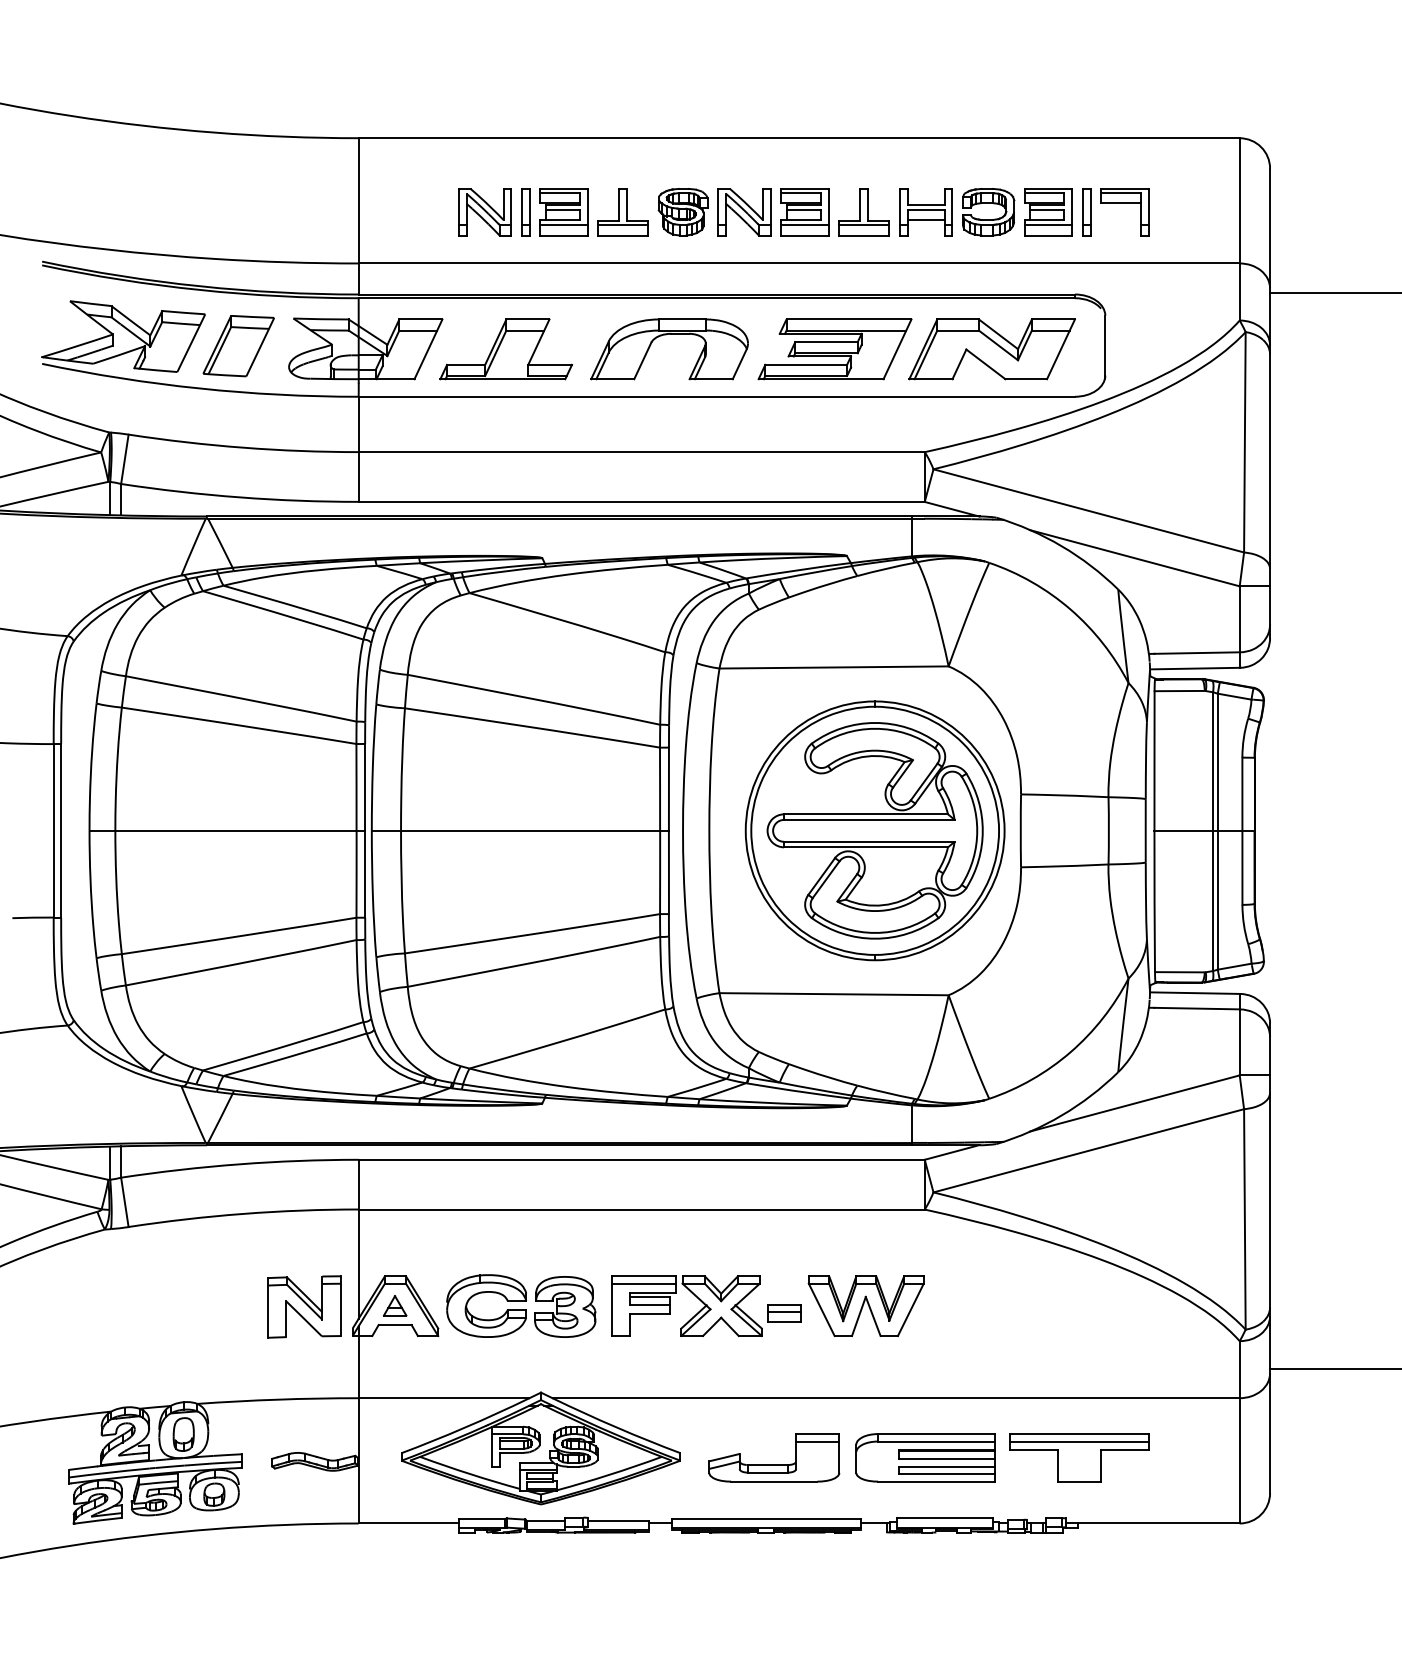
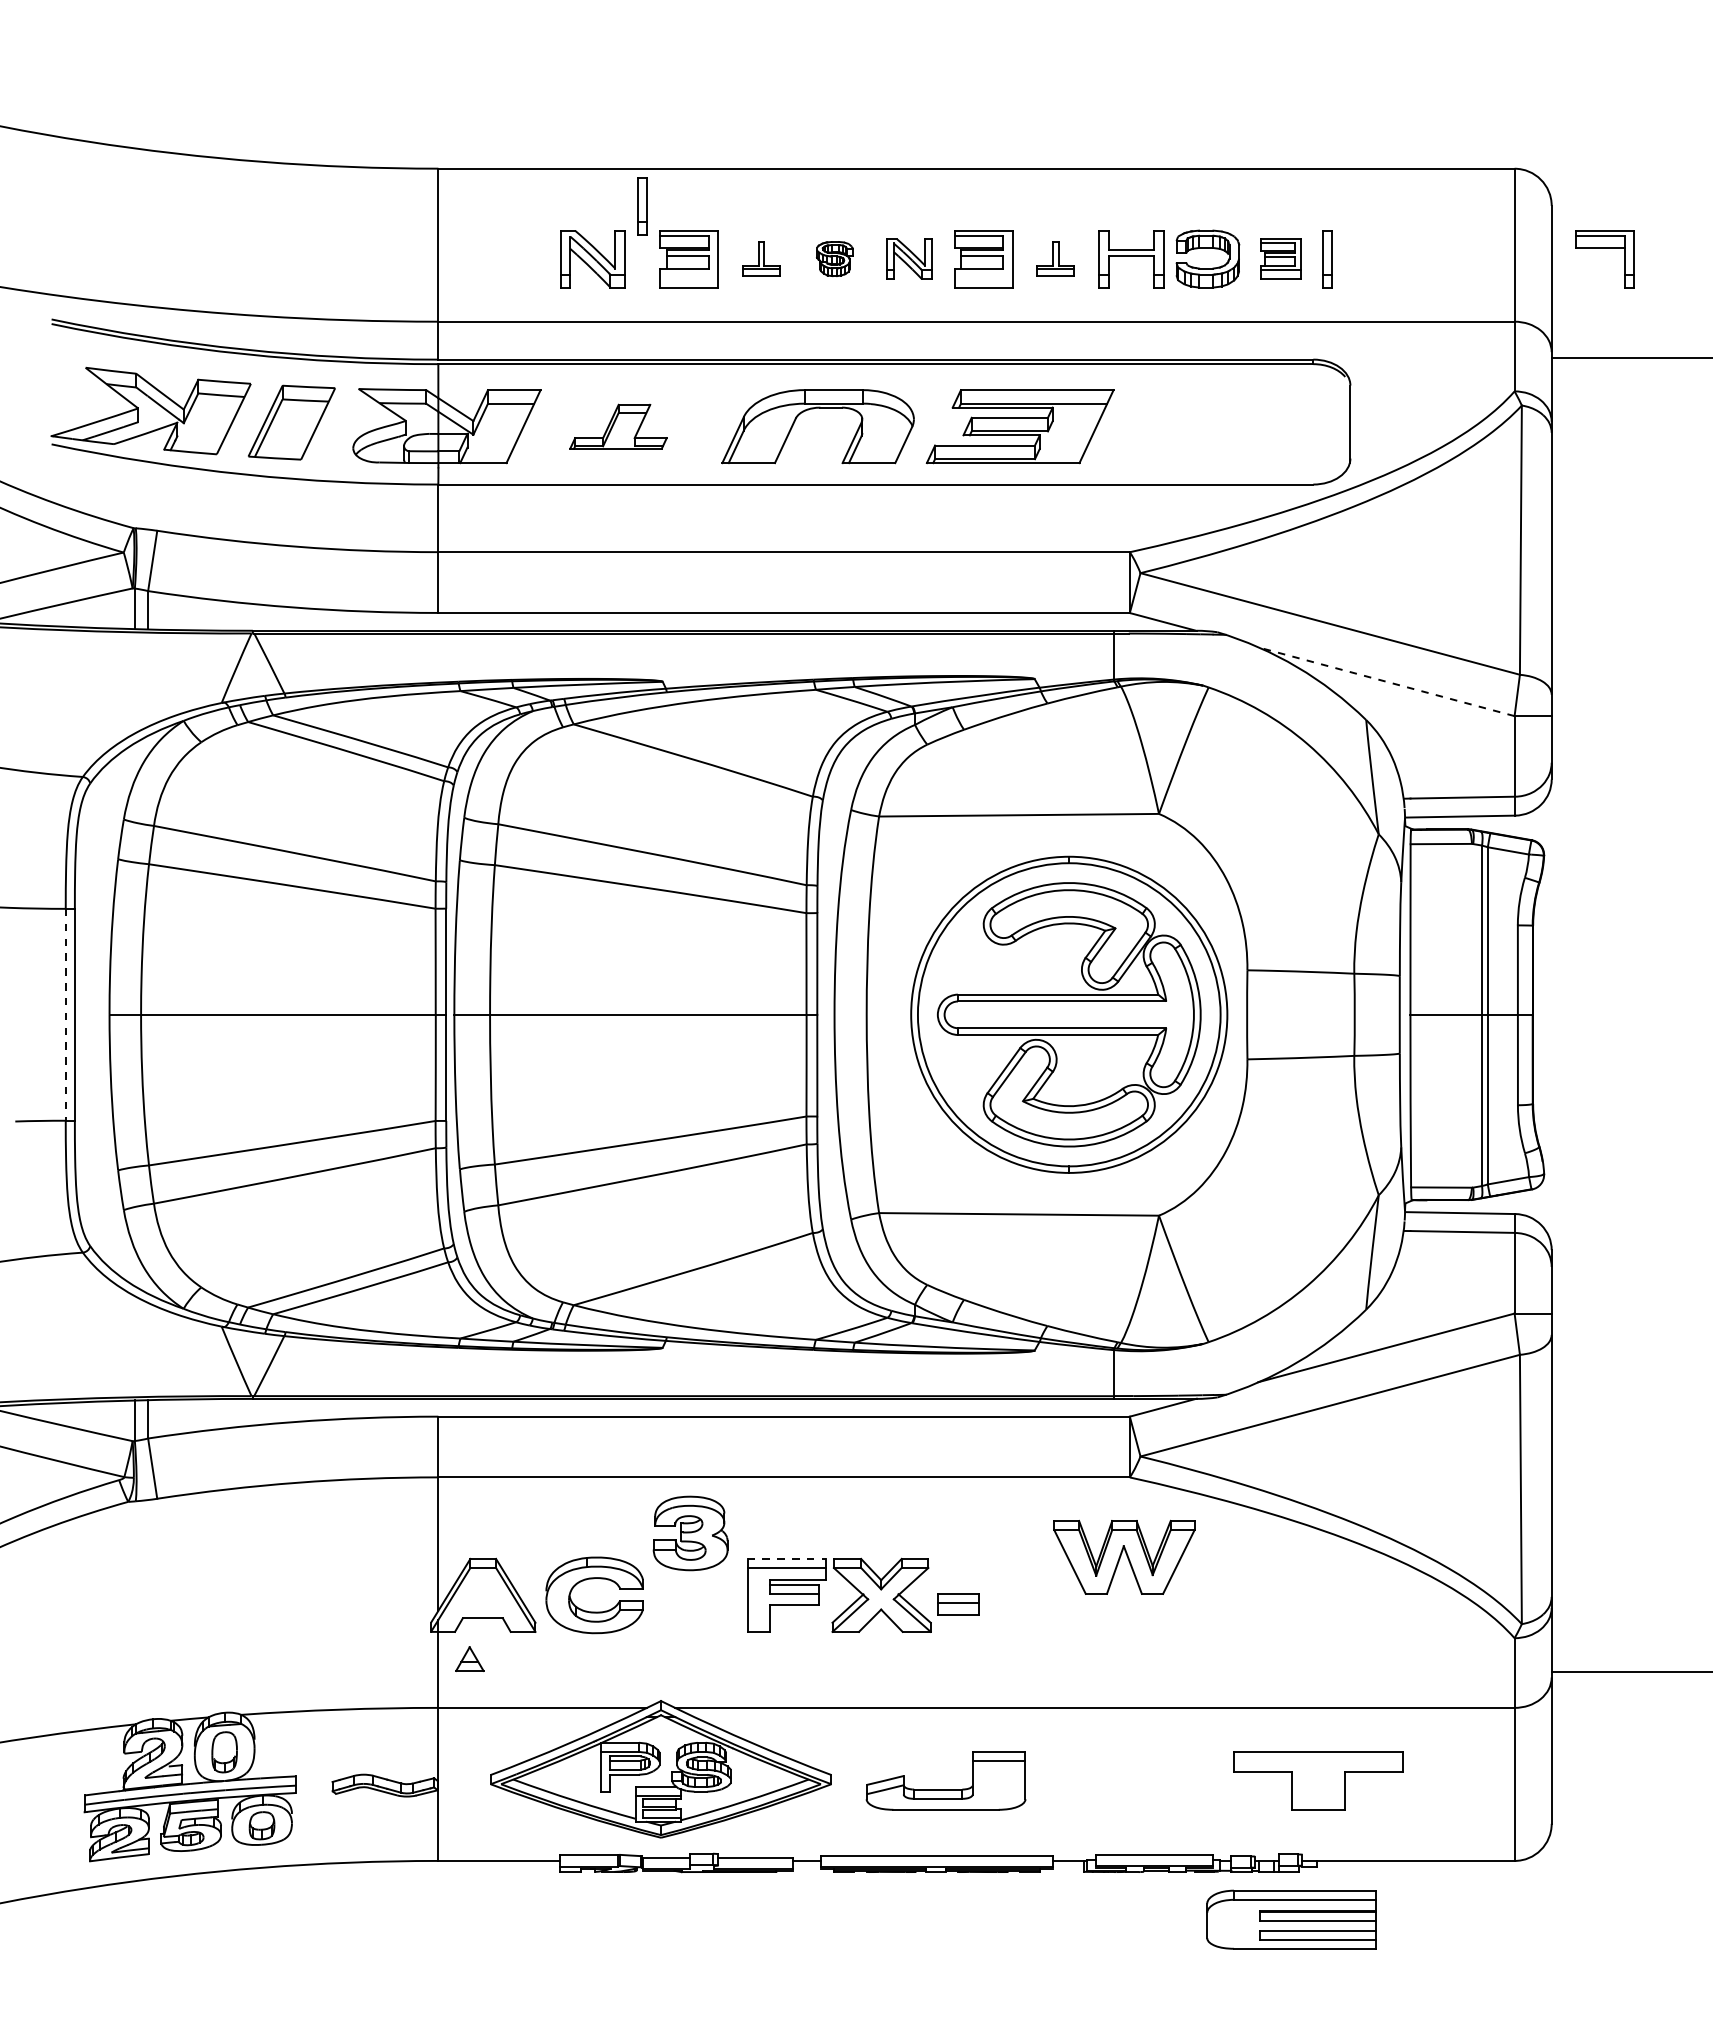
part: (1124, 203) -> (1604, 248), moved
part: (682, 211) -> (834, 258), size x0.6
part: (525, 212) -> (642, 206), moved
part: (623, 212) -> (761, 259), size x0.6
part: (744, 212) -> (909, 259), size x0.7
part: (863, 212) -> (1055, 259), size x0.6
part: (1048, 212) -> (1280, 259), size x0.7
line: (925, 219) -> (1130, 268), removed
line: (564, 224) -> (689, 274), removed
line: (804, 224) -> (983, 274), removed
part: (506, 349) -> (618, 426), size x0.6
part: (992, 349) -> (1212, 426), removed
line: (1134, 557) -> (1386, 681), solid -> dashed
line: (53, 830) -> (65, 1014), solid -> dashed
line: (644, 1275) -> (787, 1558), solid -> dashed
part: (394, 1305) -> (469, 1658), moved
part: (866, 1305) -> (1124, 1556), moved
part: (303, 1307) -> (371, 1596), removed
part: (565, 1307) -> (690, 1533), moved
line: (1079, 1441) -> (1318, 1760), removed
part: (925, 1457) -> (1291, 1919), moved

